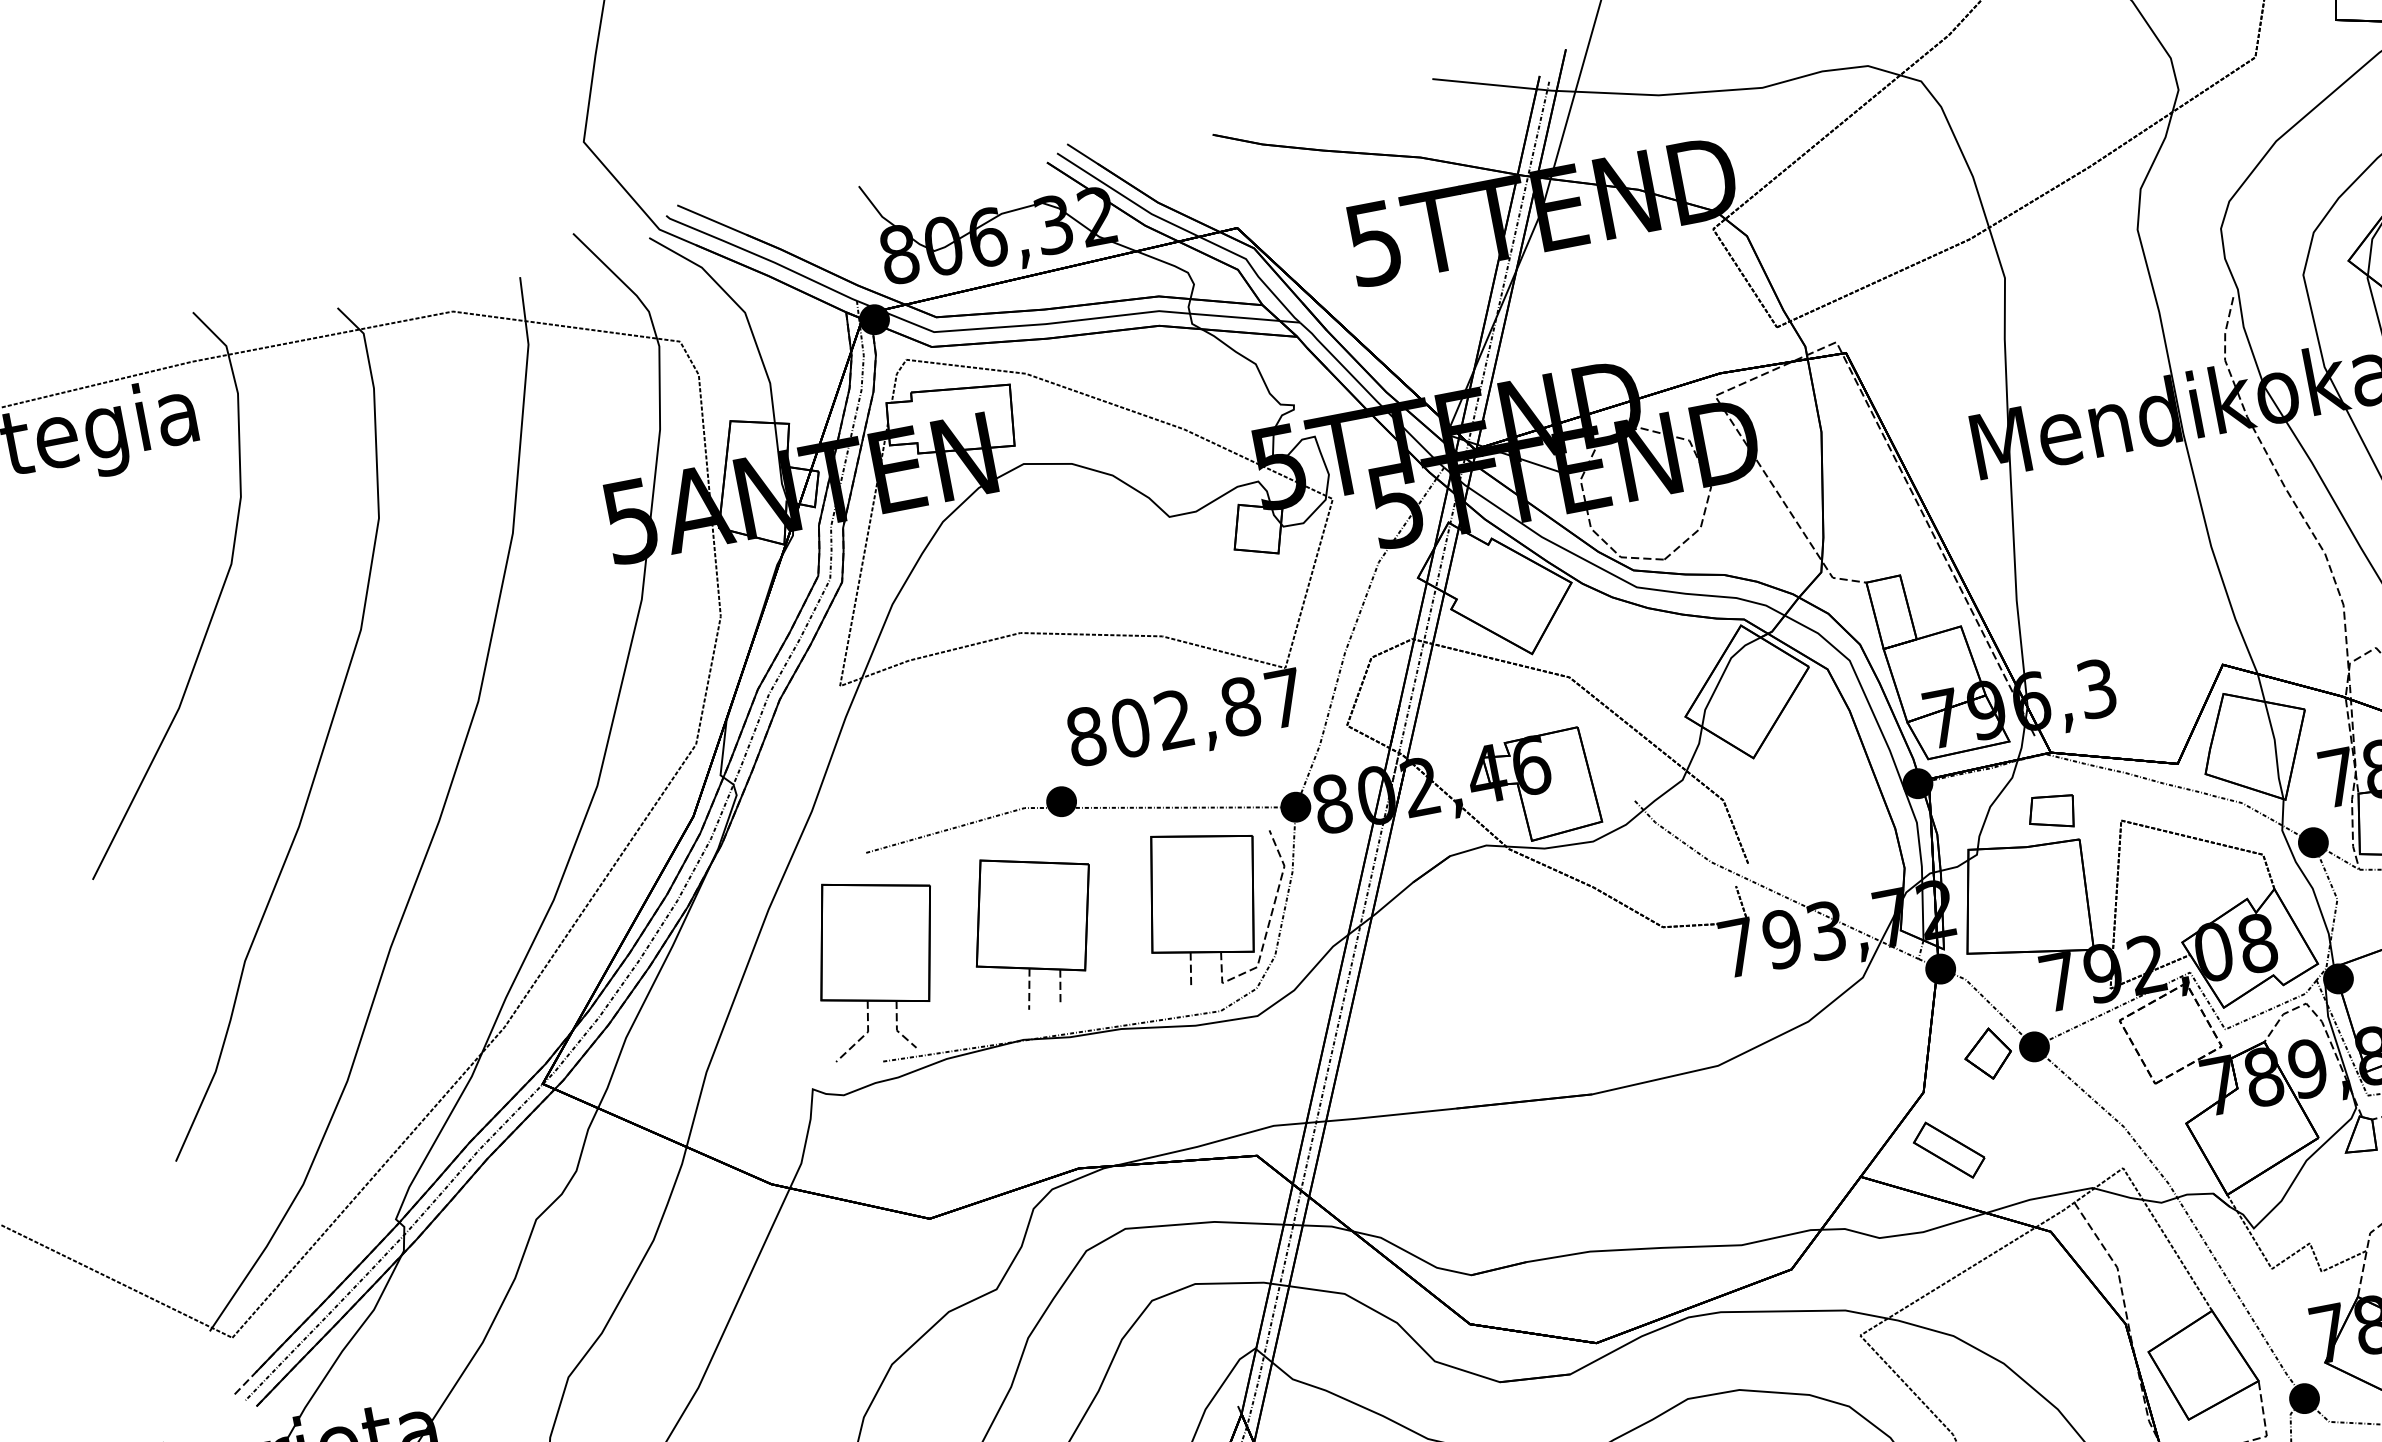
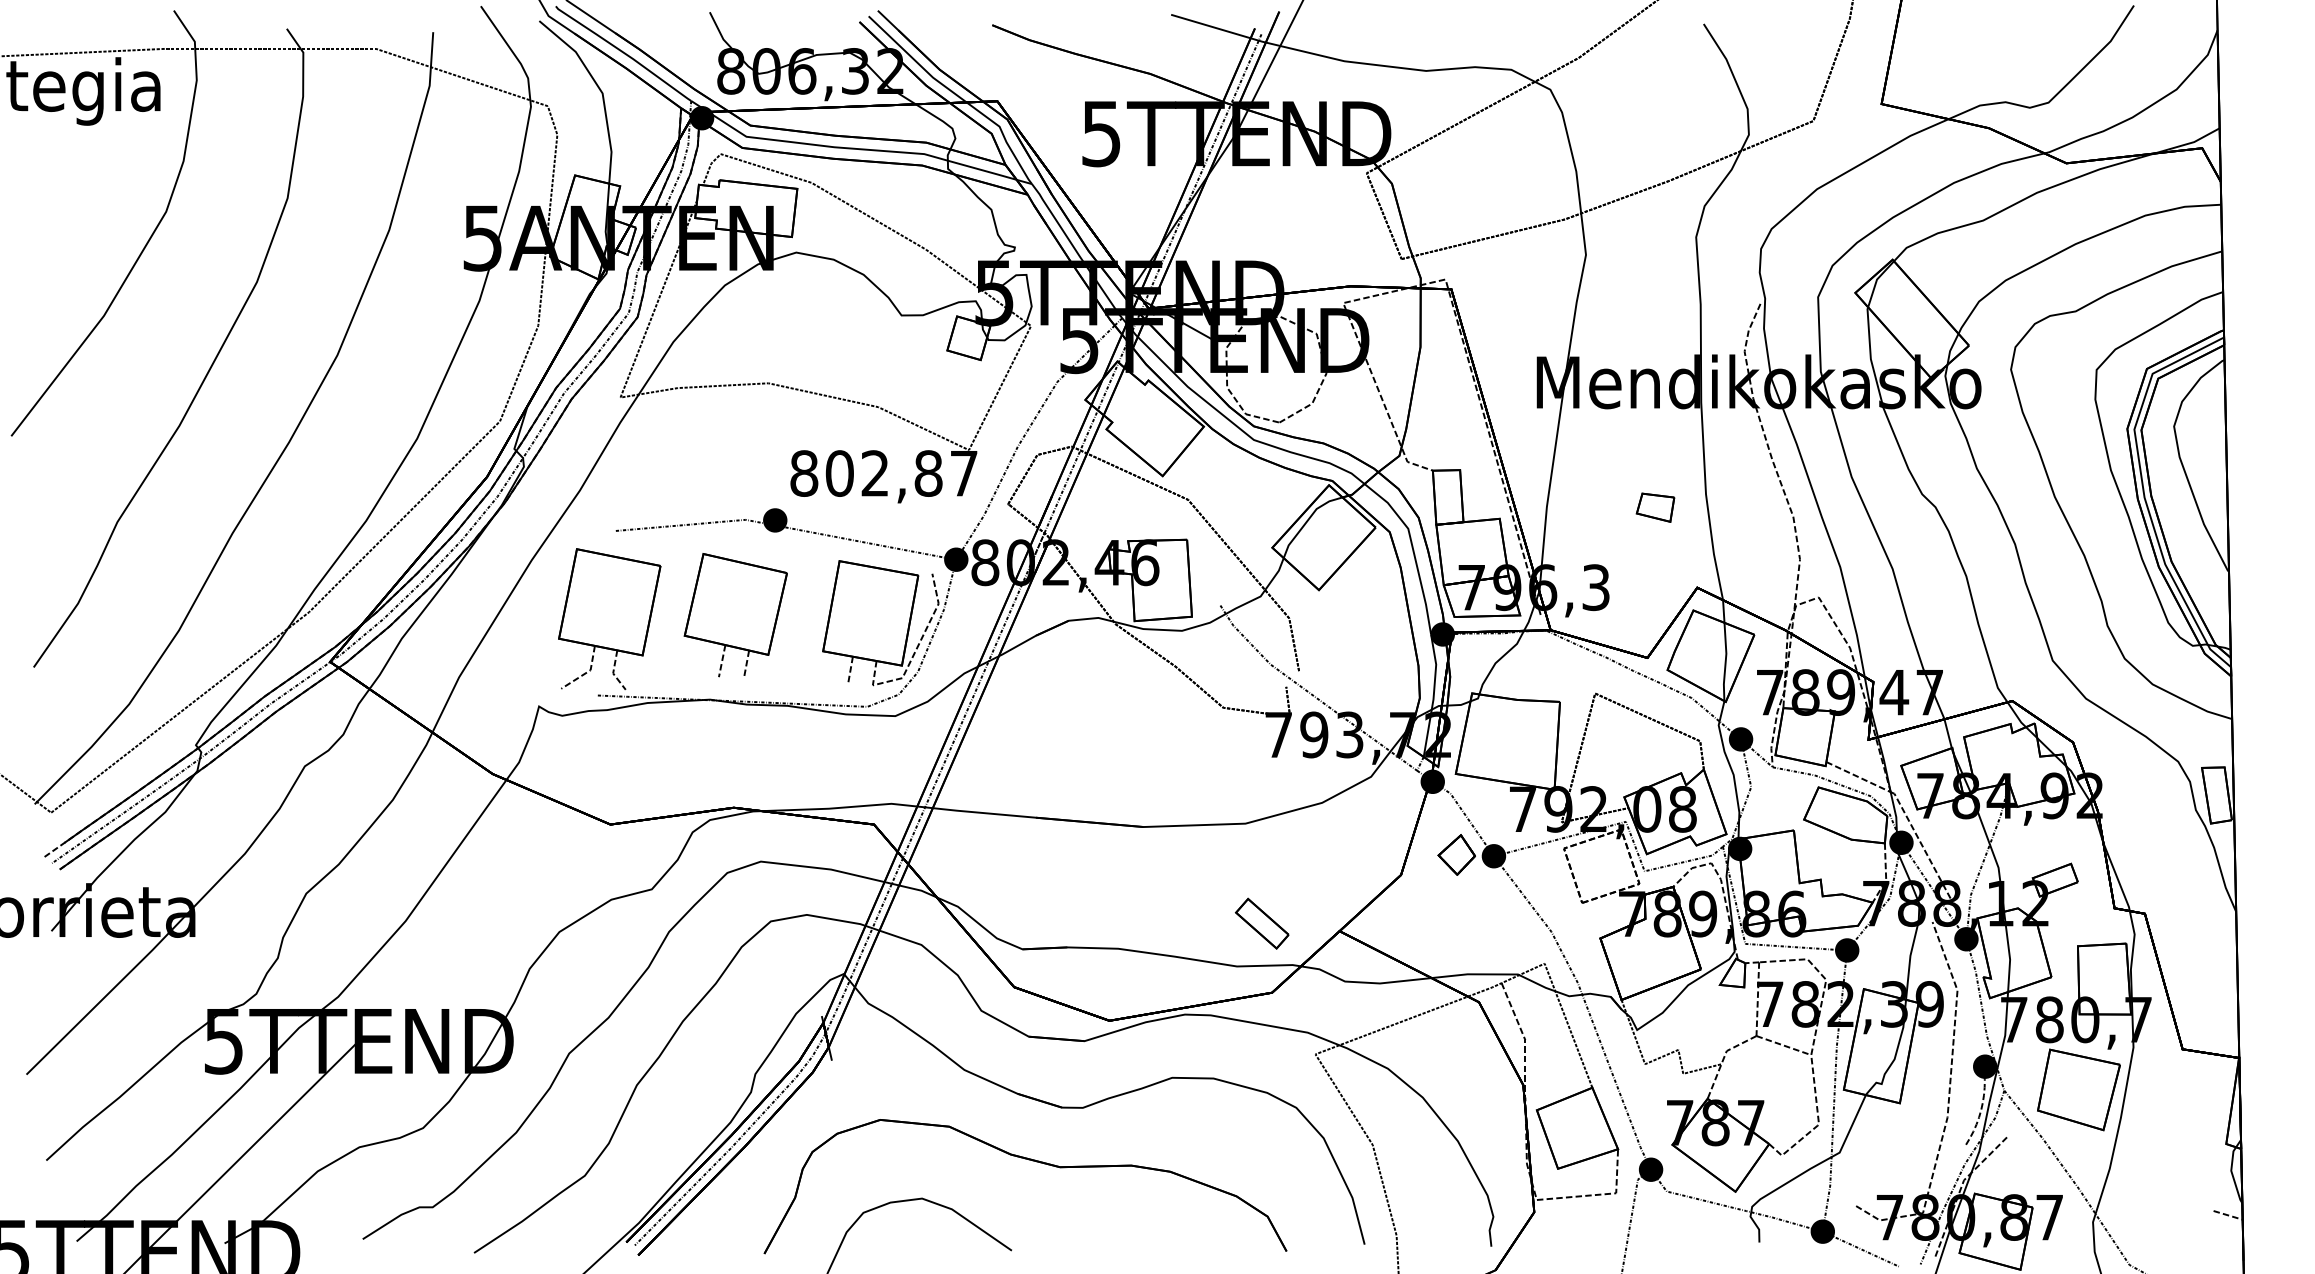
part: (2051, 812) -> (1655, 507), moved
part: (1949, 1149) -> (1262, 923), moved

